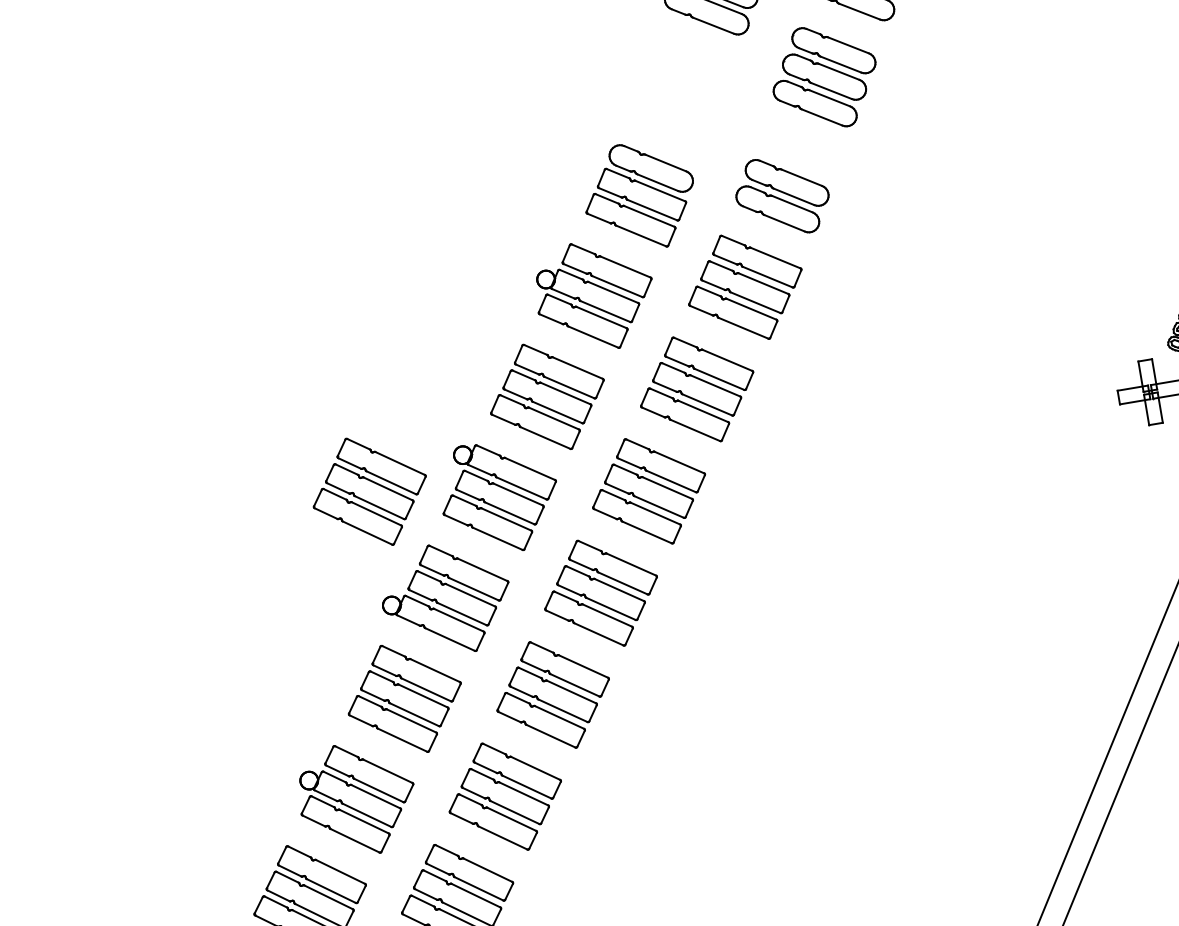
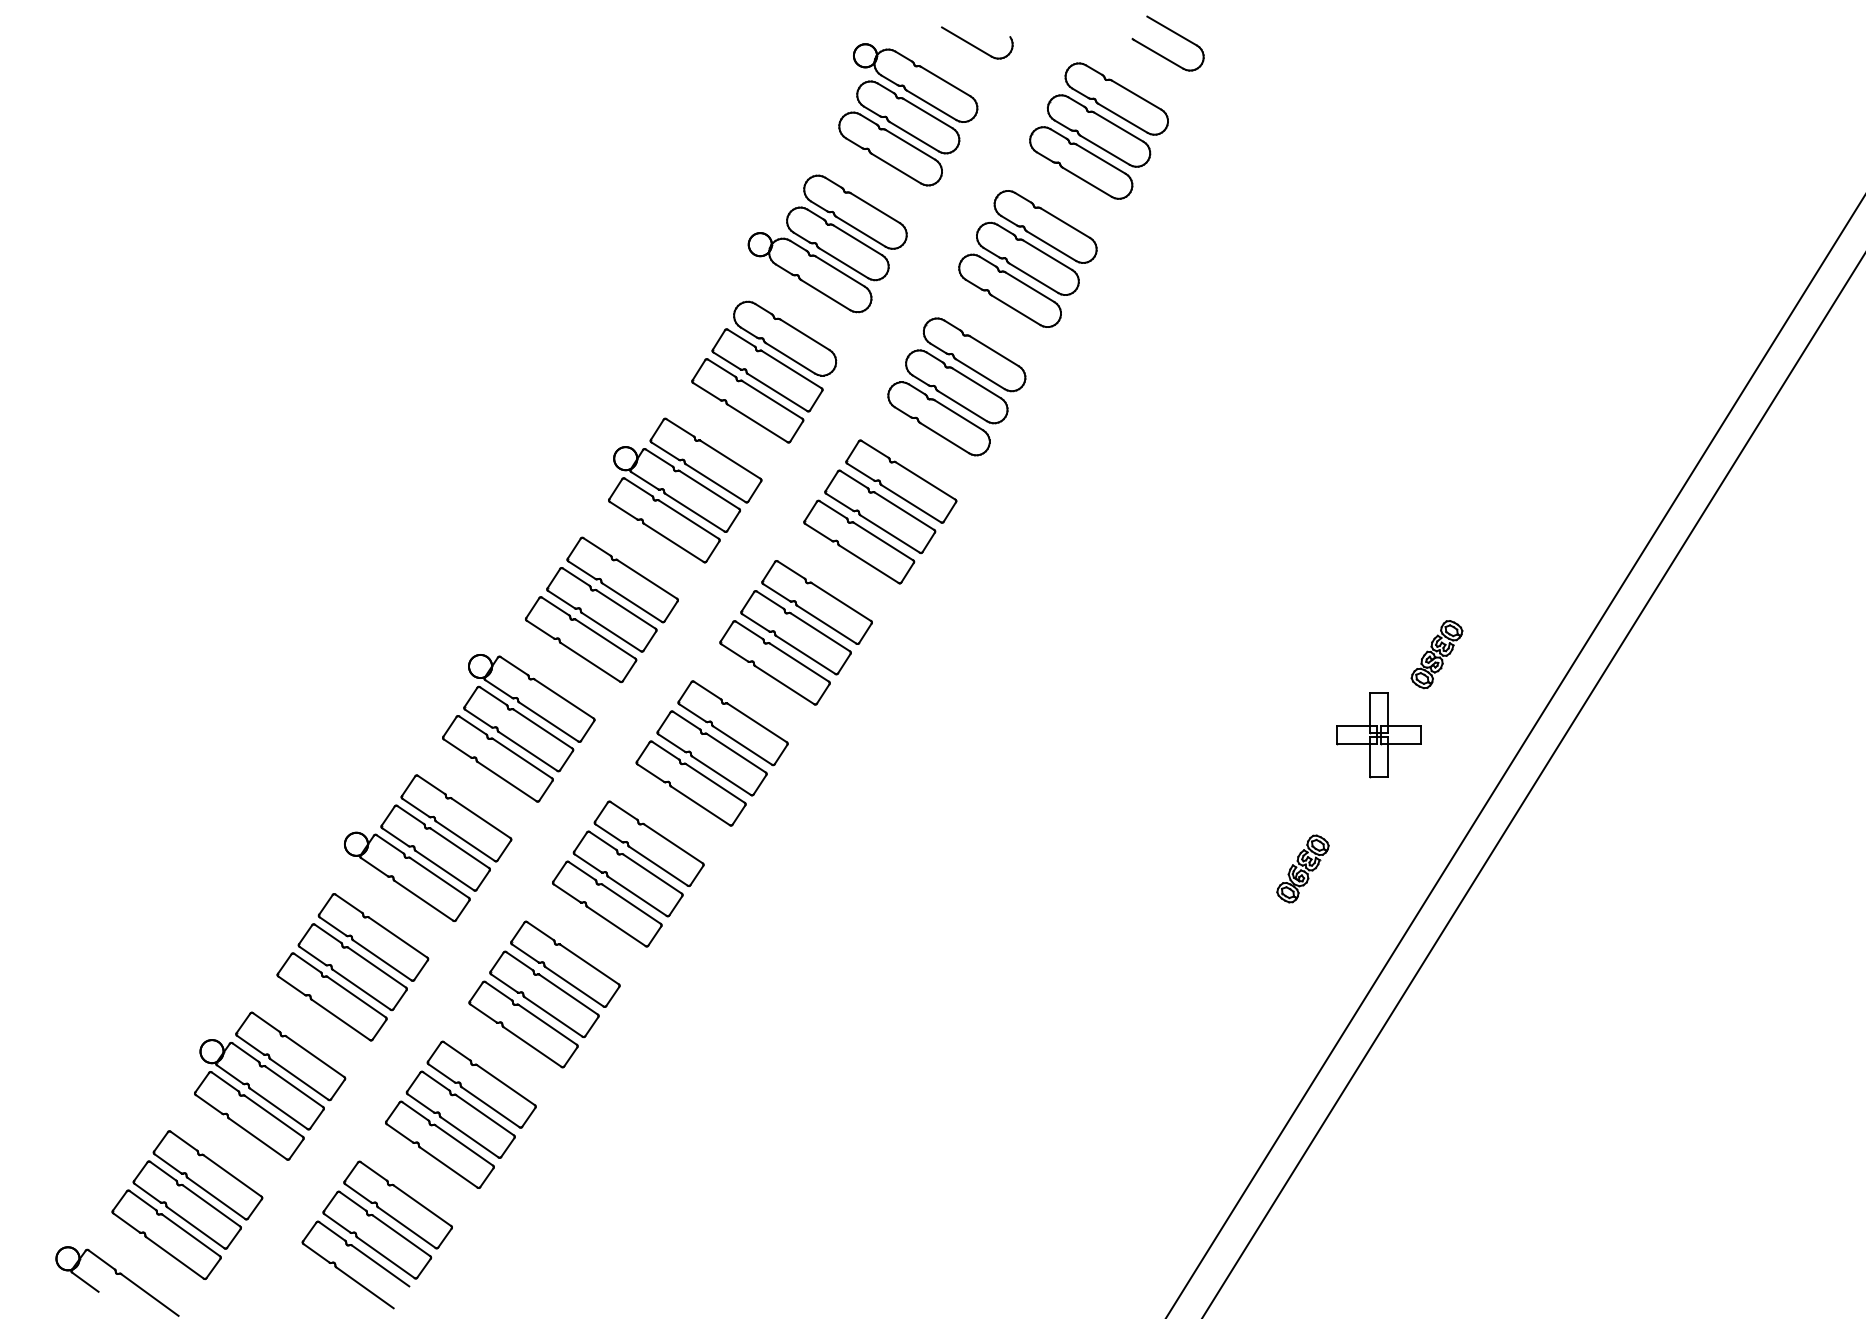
part: (671, 91) -> (827, 243), added
part: (796, 156) -> (974, 354), added
part: (369, 491) -> (352, 693), removed
part: (1110, 502) -> (1302, 868), added

